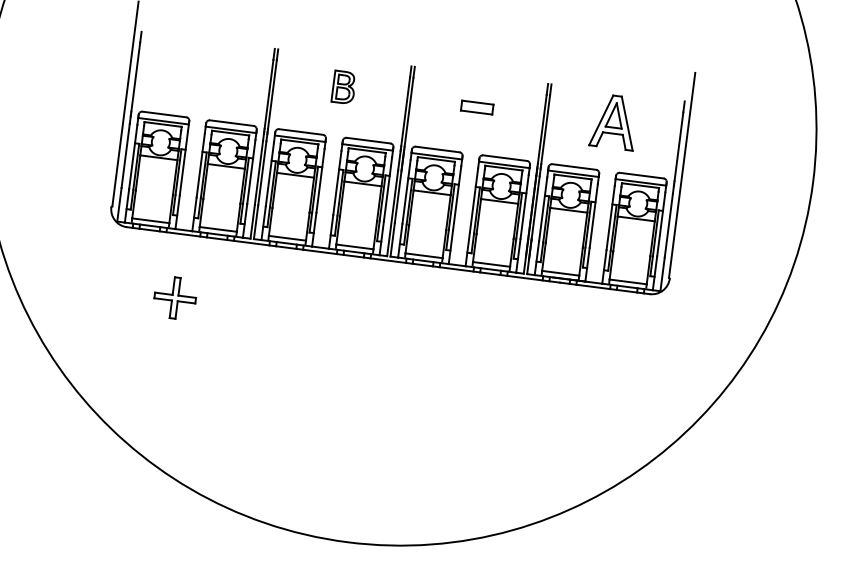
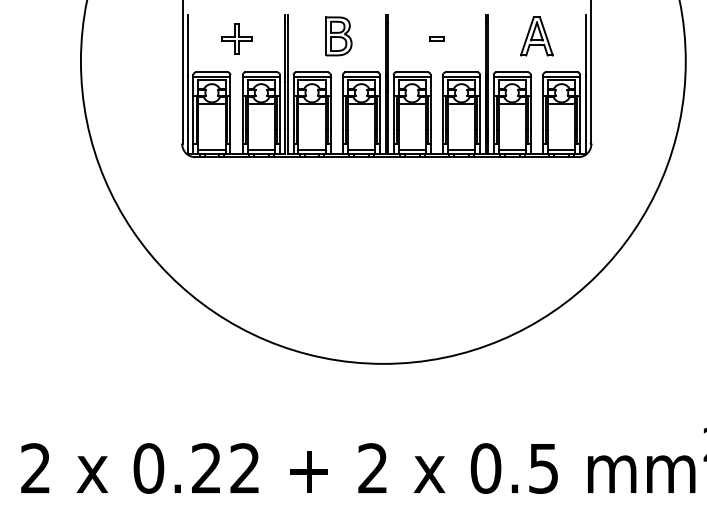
part: (343, 87) -> (338, 36), size x1.67
part: (476, 107) -> (436, 38), size x0.62
part: (175, 297) -> (236, 38), moved

